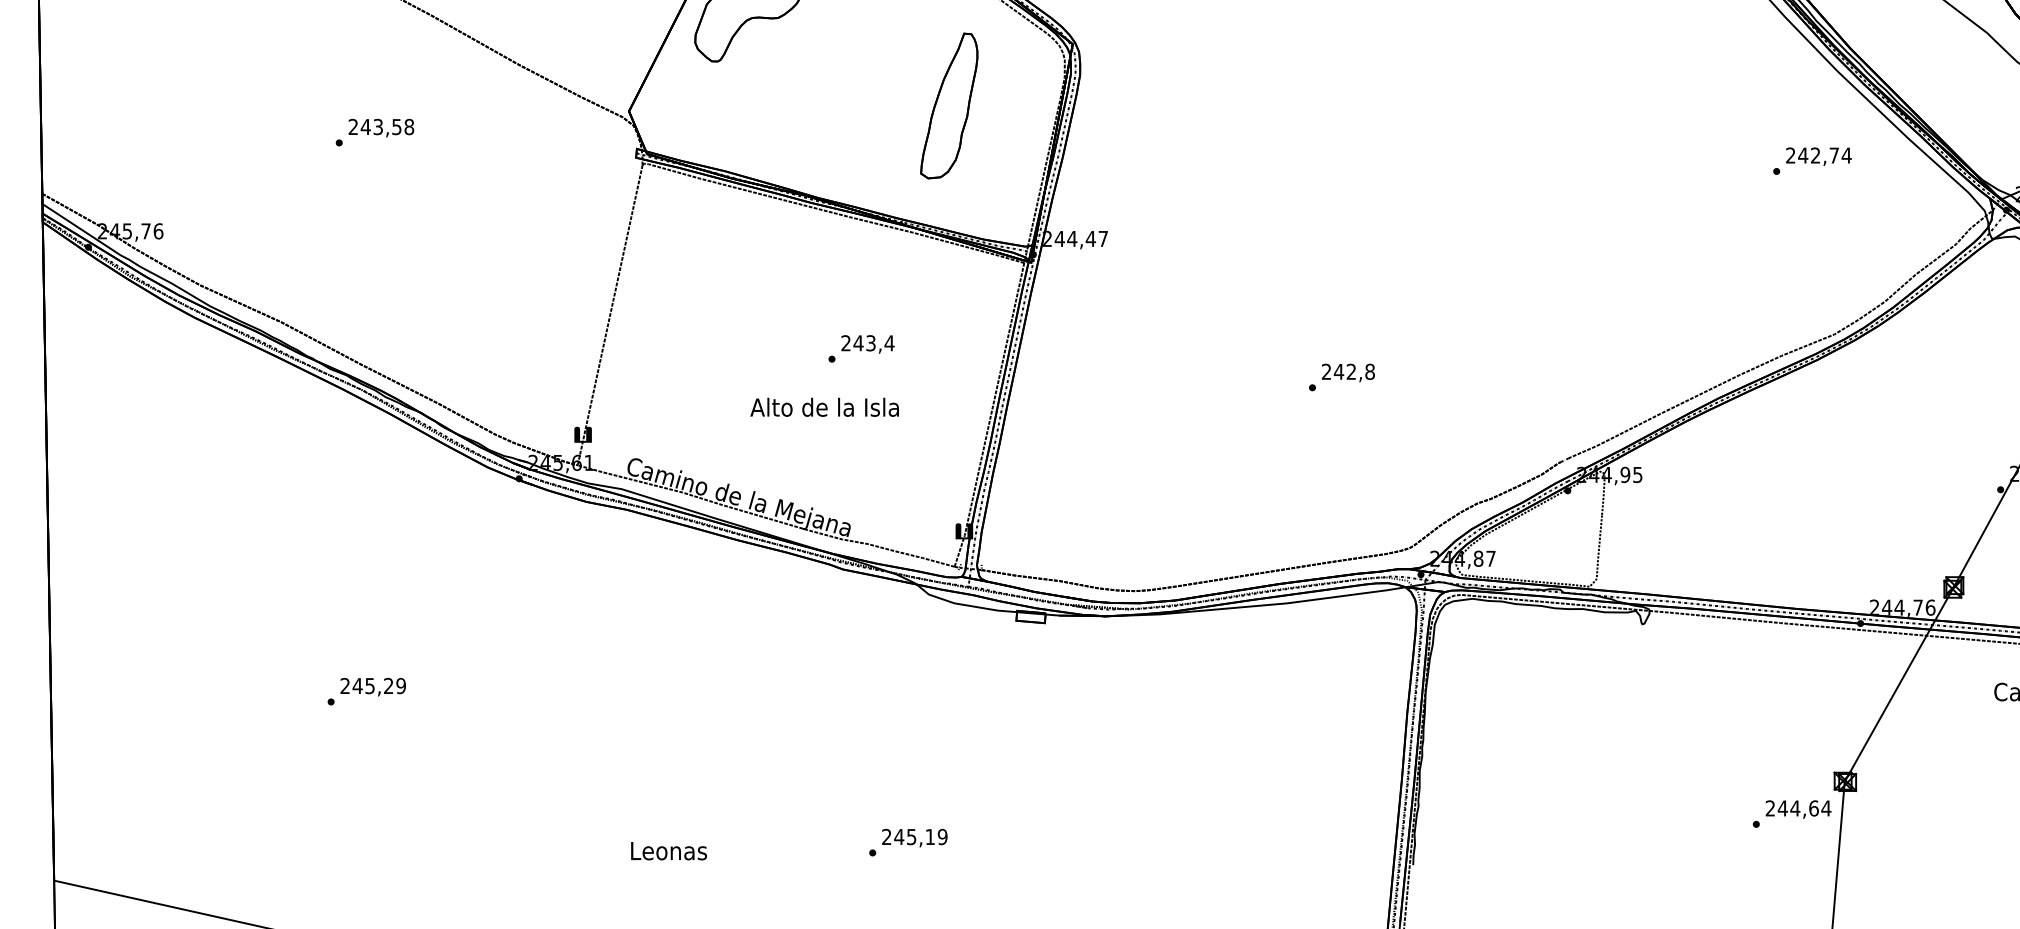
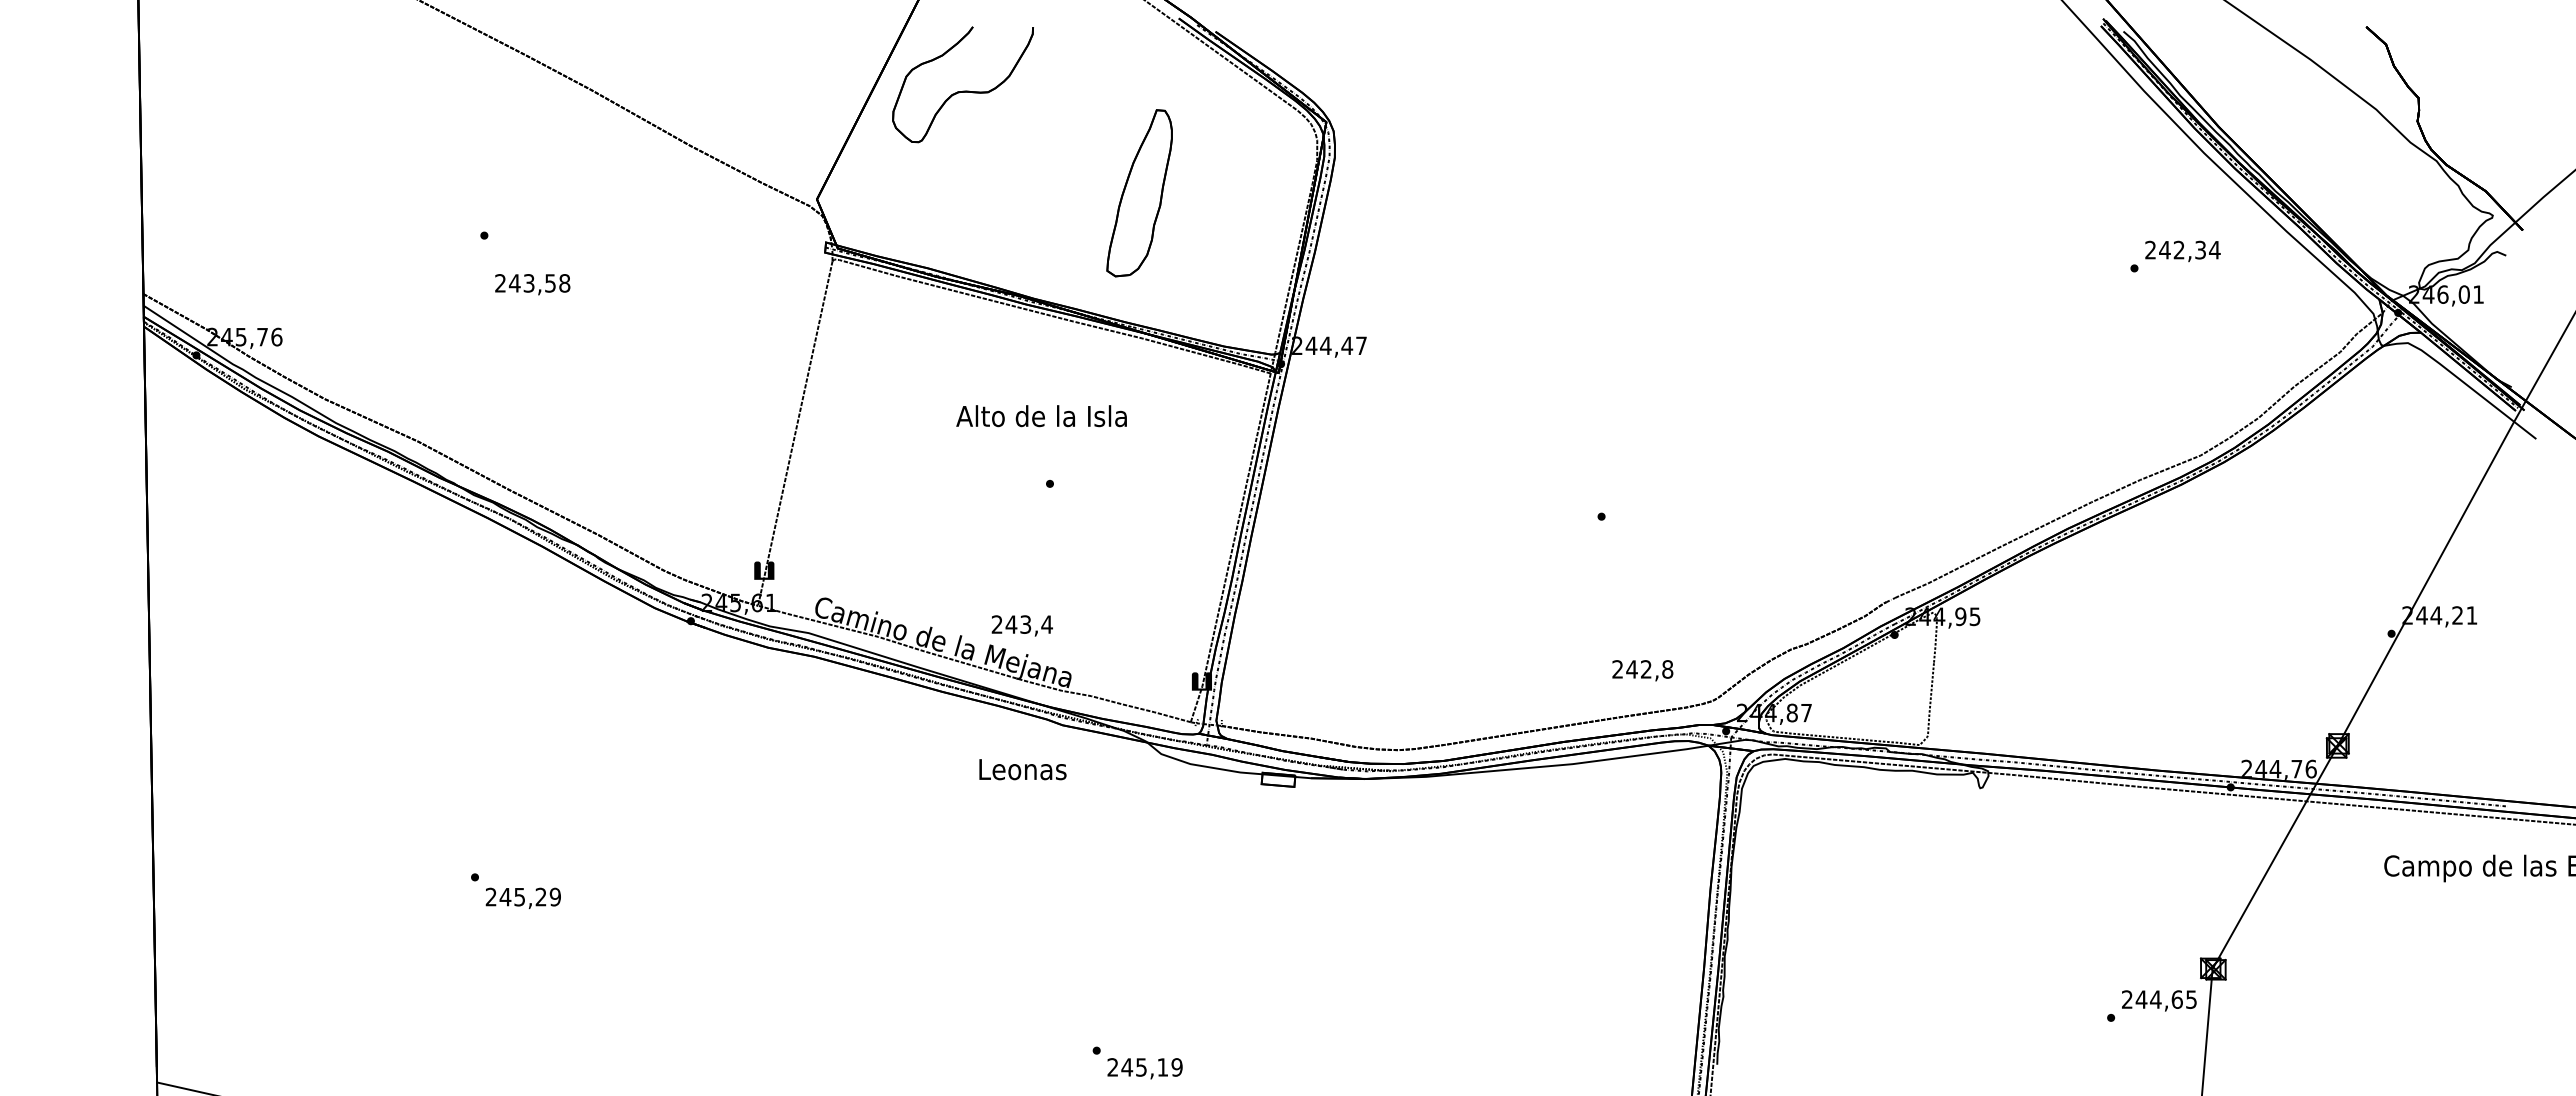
part: (949, 106) -> (1139, 193), moved
text: (381, 128) -> (532, 284), moved
text: (1834, 155) -> (2200, 249), 242,74 -> 242,34
text: (867, 344) -> (1021, 625), moved
text: (1348, 372) -> (1642, 670), moved
text: (824, 407) -> (1041, 416), moved
text: (372, 687) -> (522, 898), moved
text: (1826, 808) -> (2191, 999), 244,64 -> 244,65
text: (914, 837) -> (1144, 1068), moved
text: (668, 851) -> (1022, 769), moved

